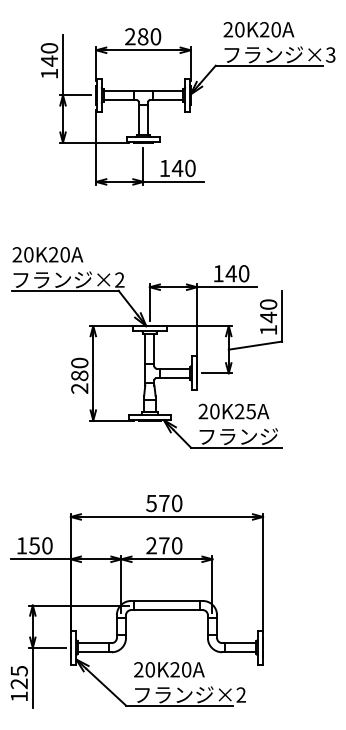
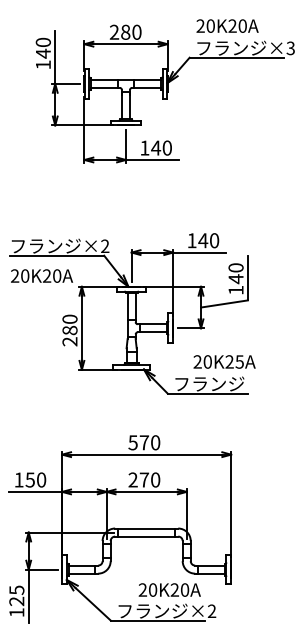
text: (47, 254) -> (41, 275), moved
text: (233, 411) -> (224, 361), moved
text: (169, 669) -> (169, 589), moved

